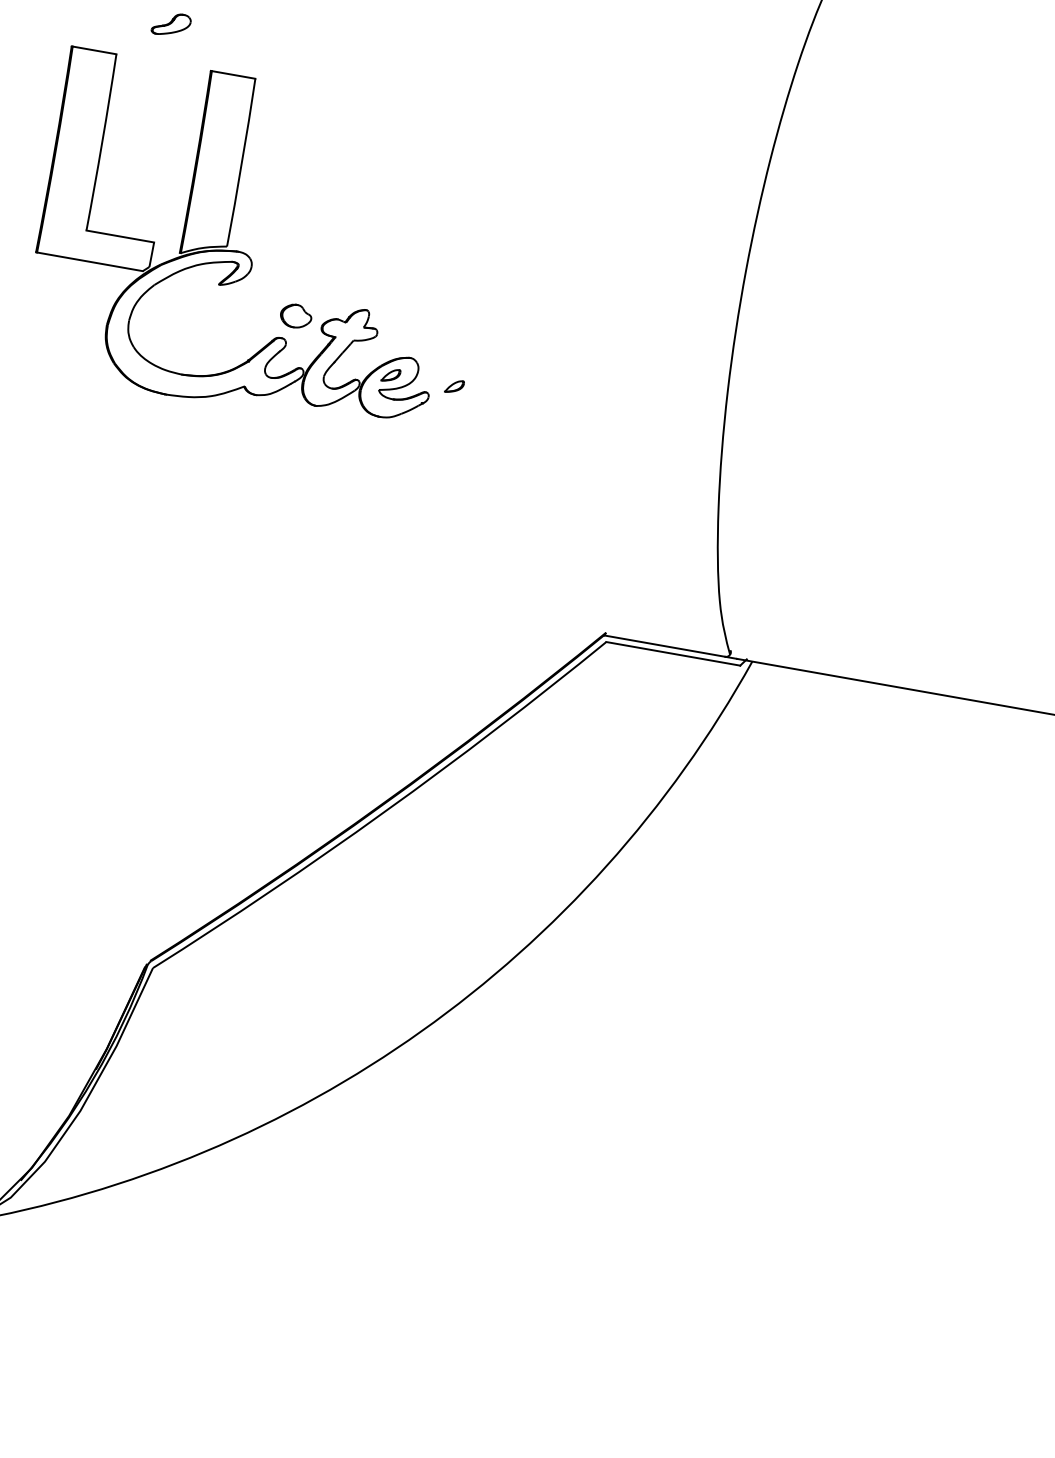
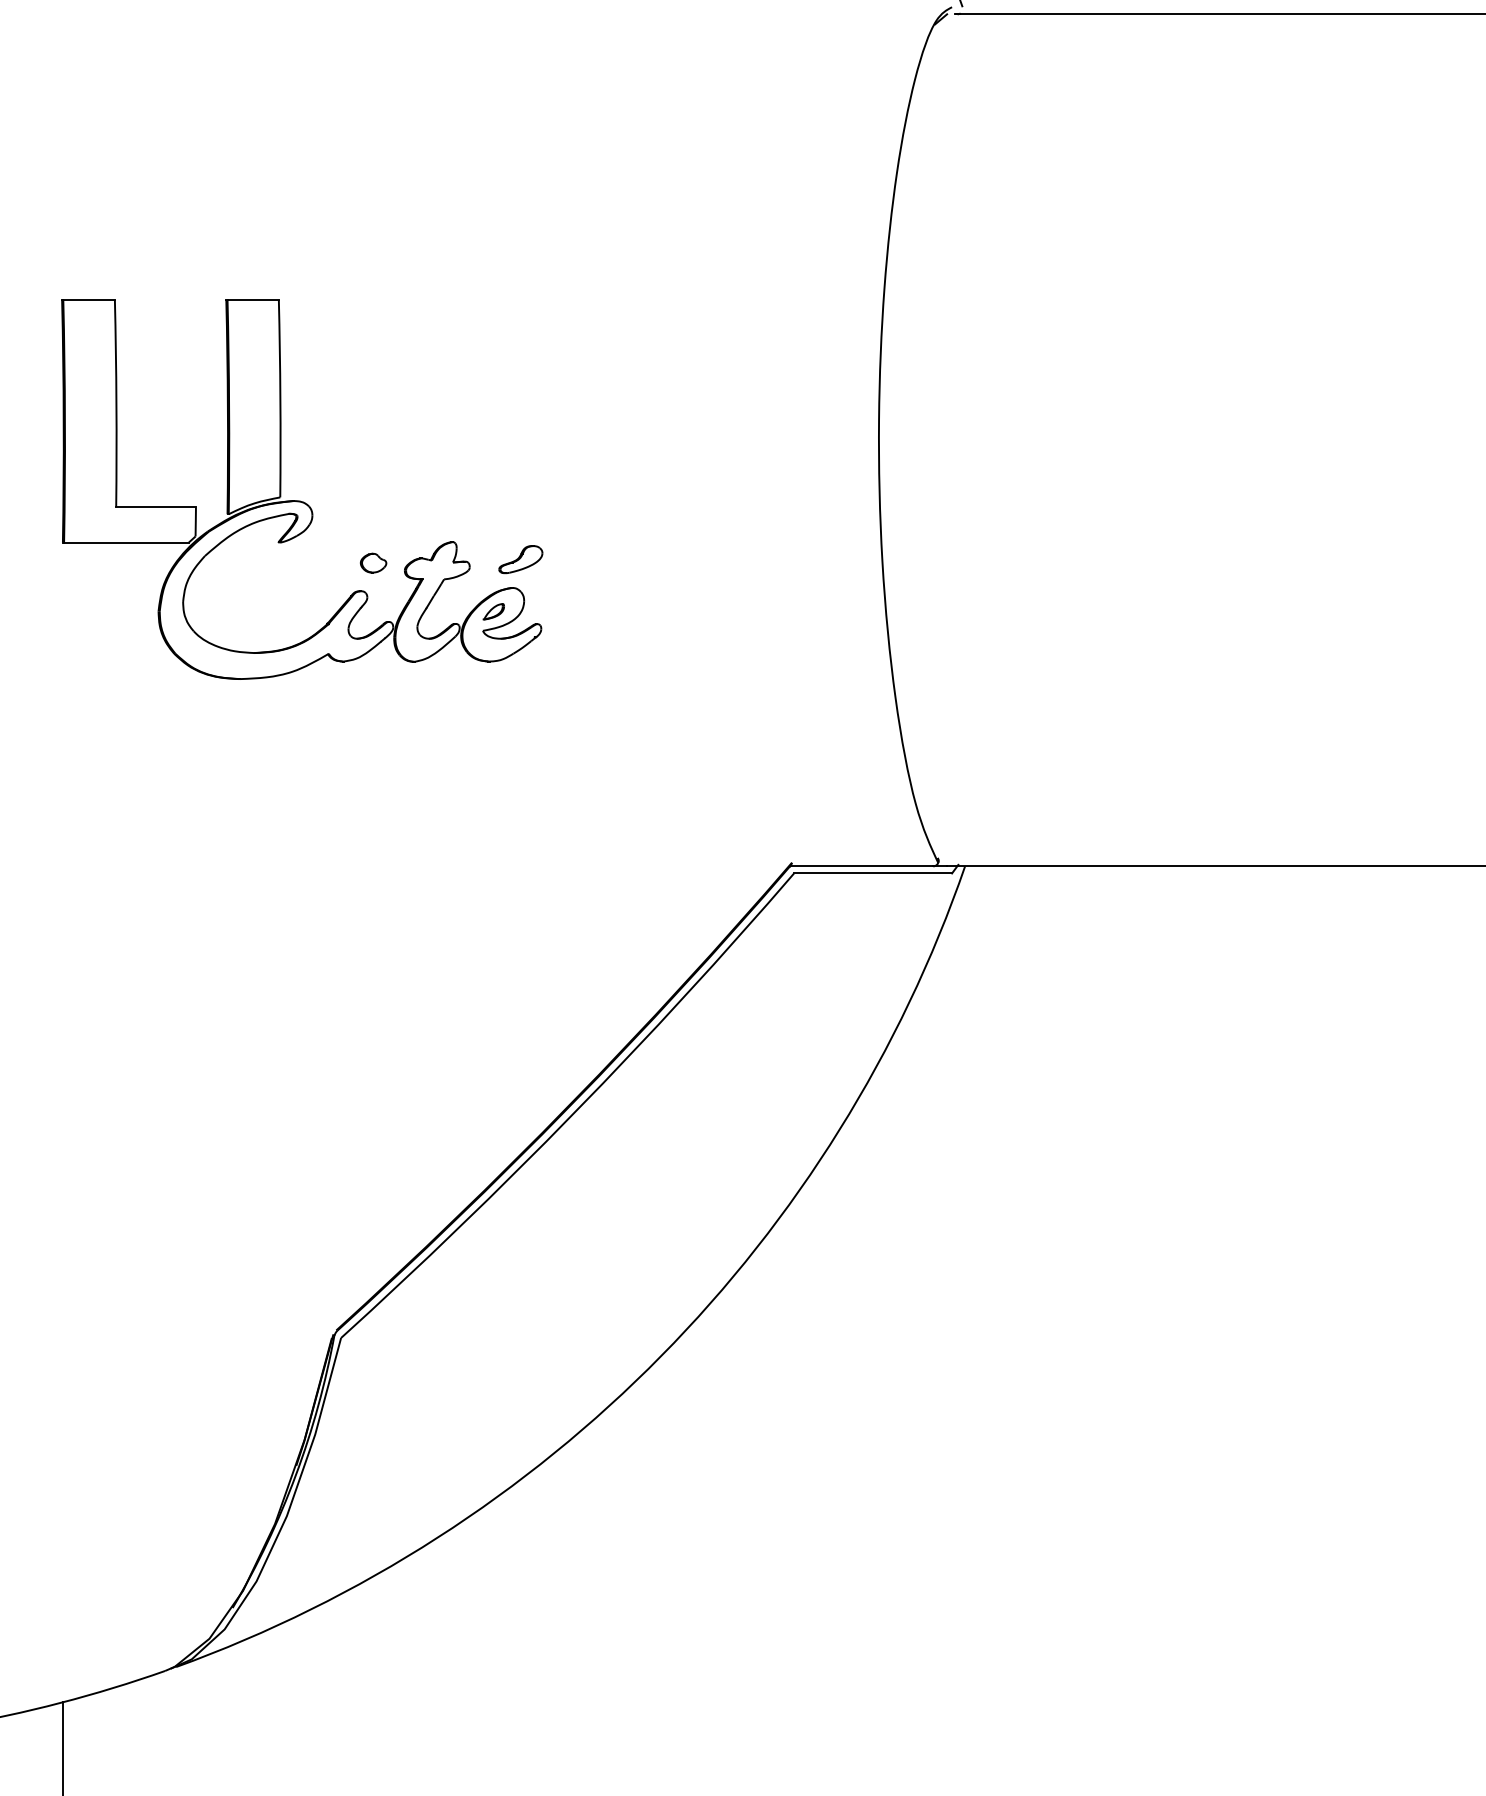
part: (171, 24) -> (520, 559), moved
part: (296, 315) -> (373, 562), size x0.71
part: (454, 386) -> (568, 611), removed

